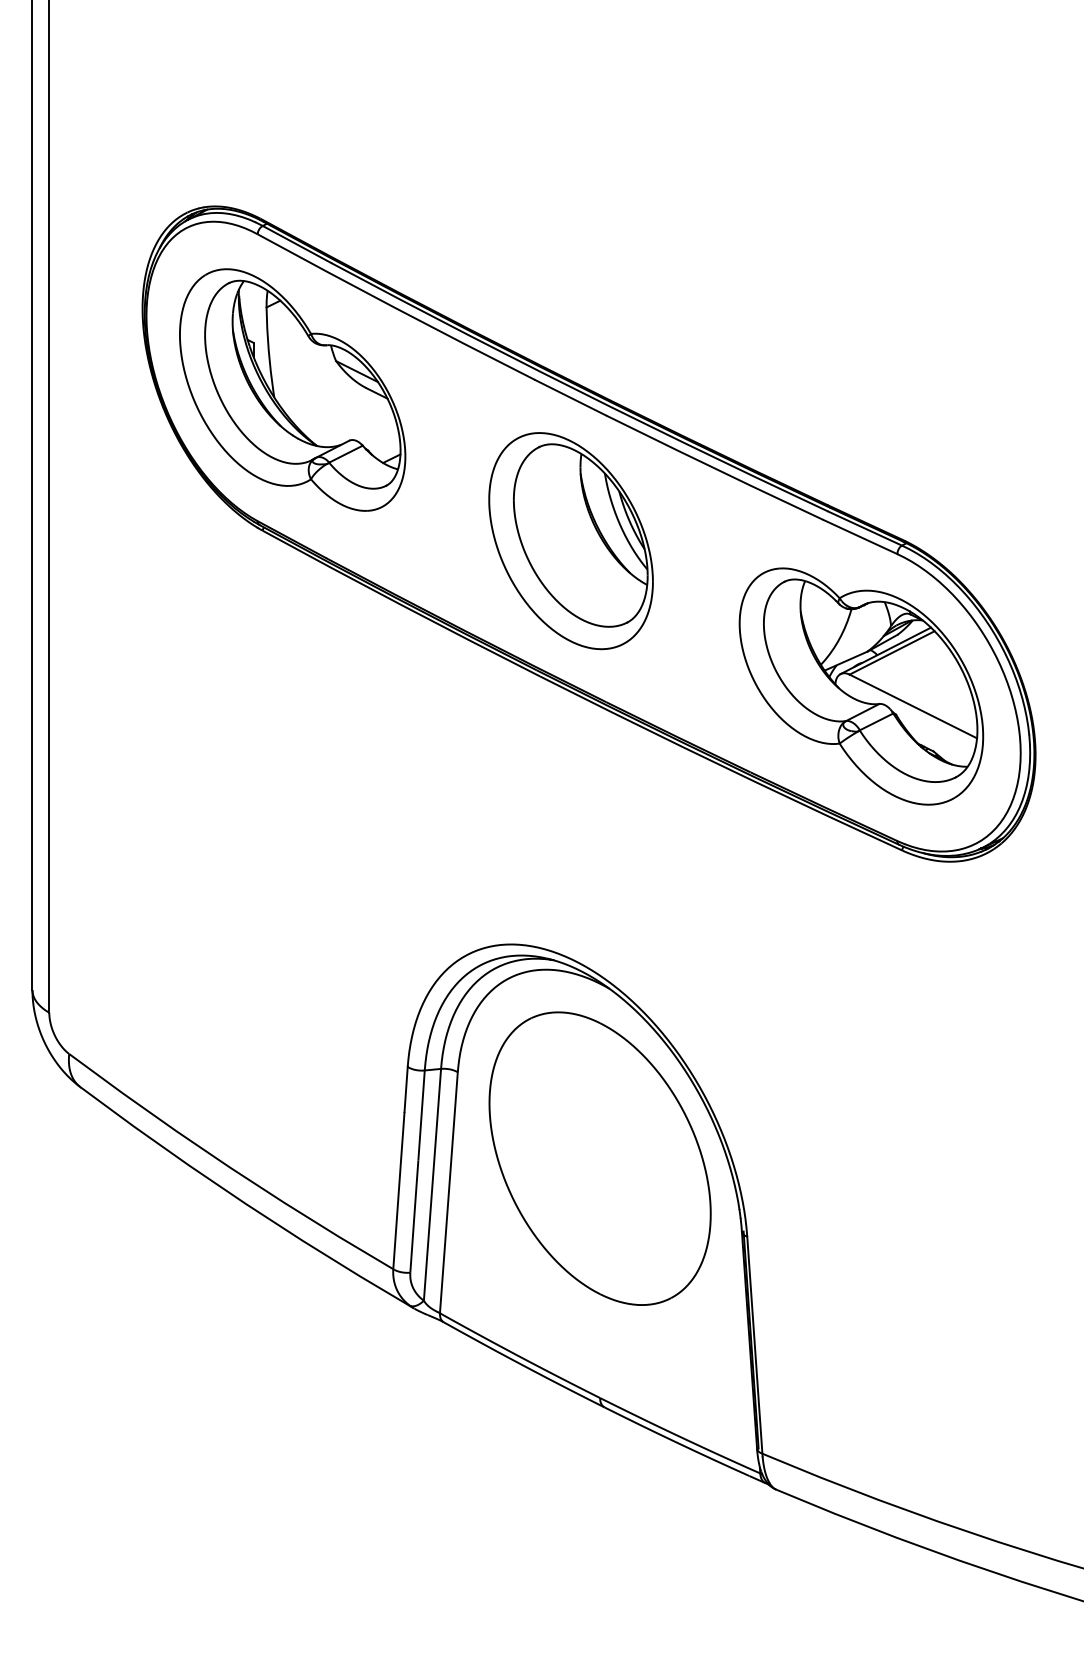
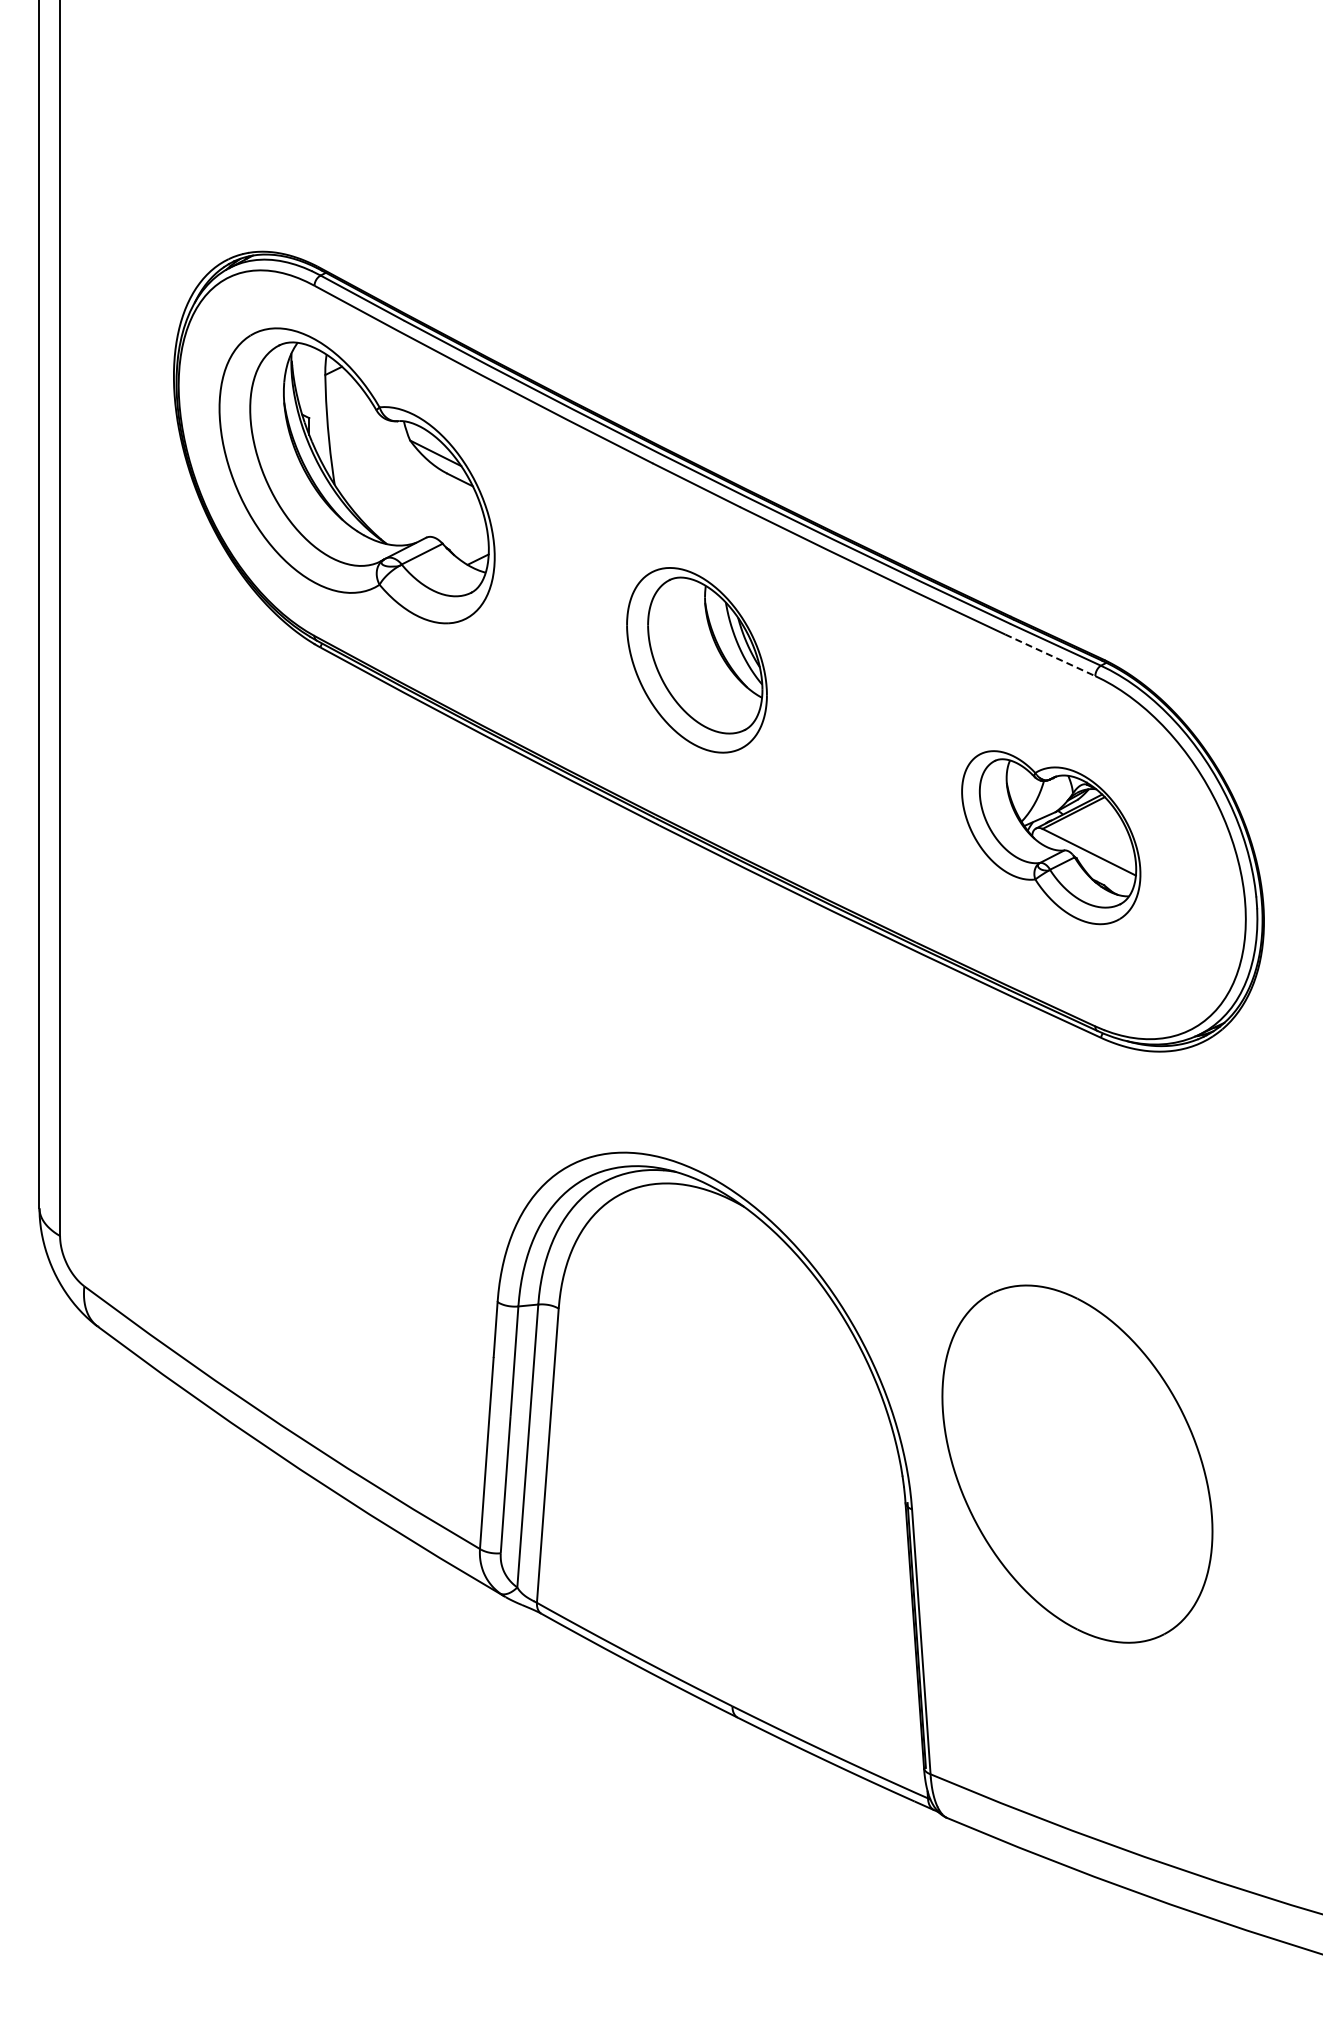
line: (860, 537) -> (1050, 655), solid -> dashed
part: (570, 541) -> (696, 660), size x0.7
part: (860, 686) -> (1050, 837), size x0.6
part: (600, 1158) -> (1077, 1463), moved

